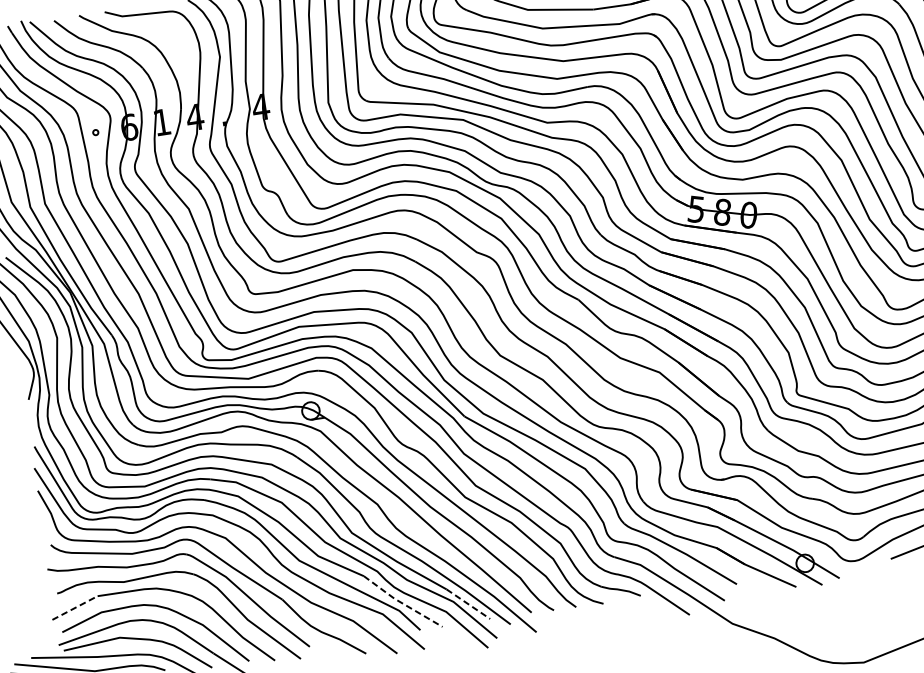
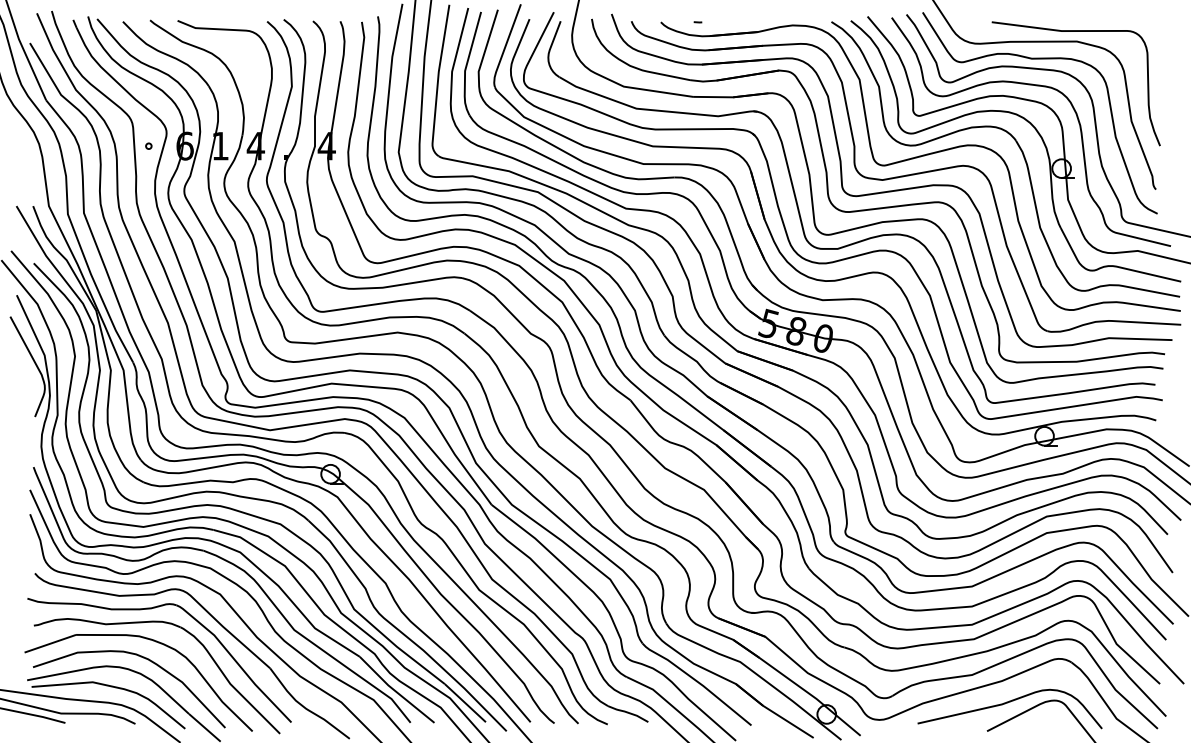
line: (401, 603) -> (395, 691), dashed -> solid
line: (468, 604) -> (465, 703), dashed -> solid
line: (75, 607) -> (50, 643), dashed -> solid

